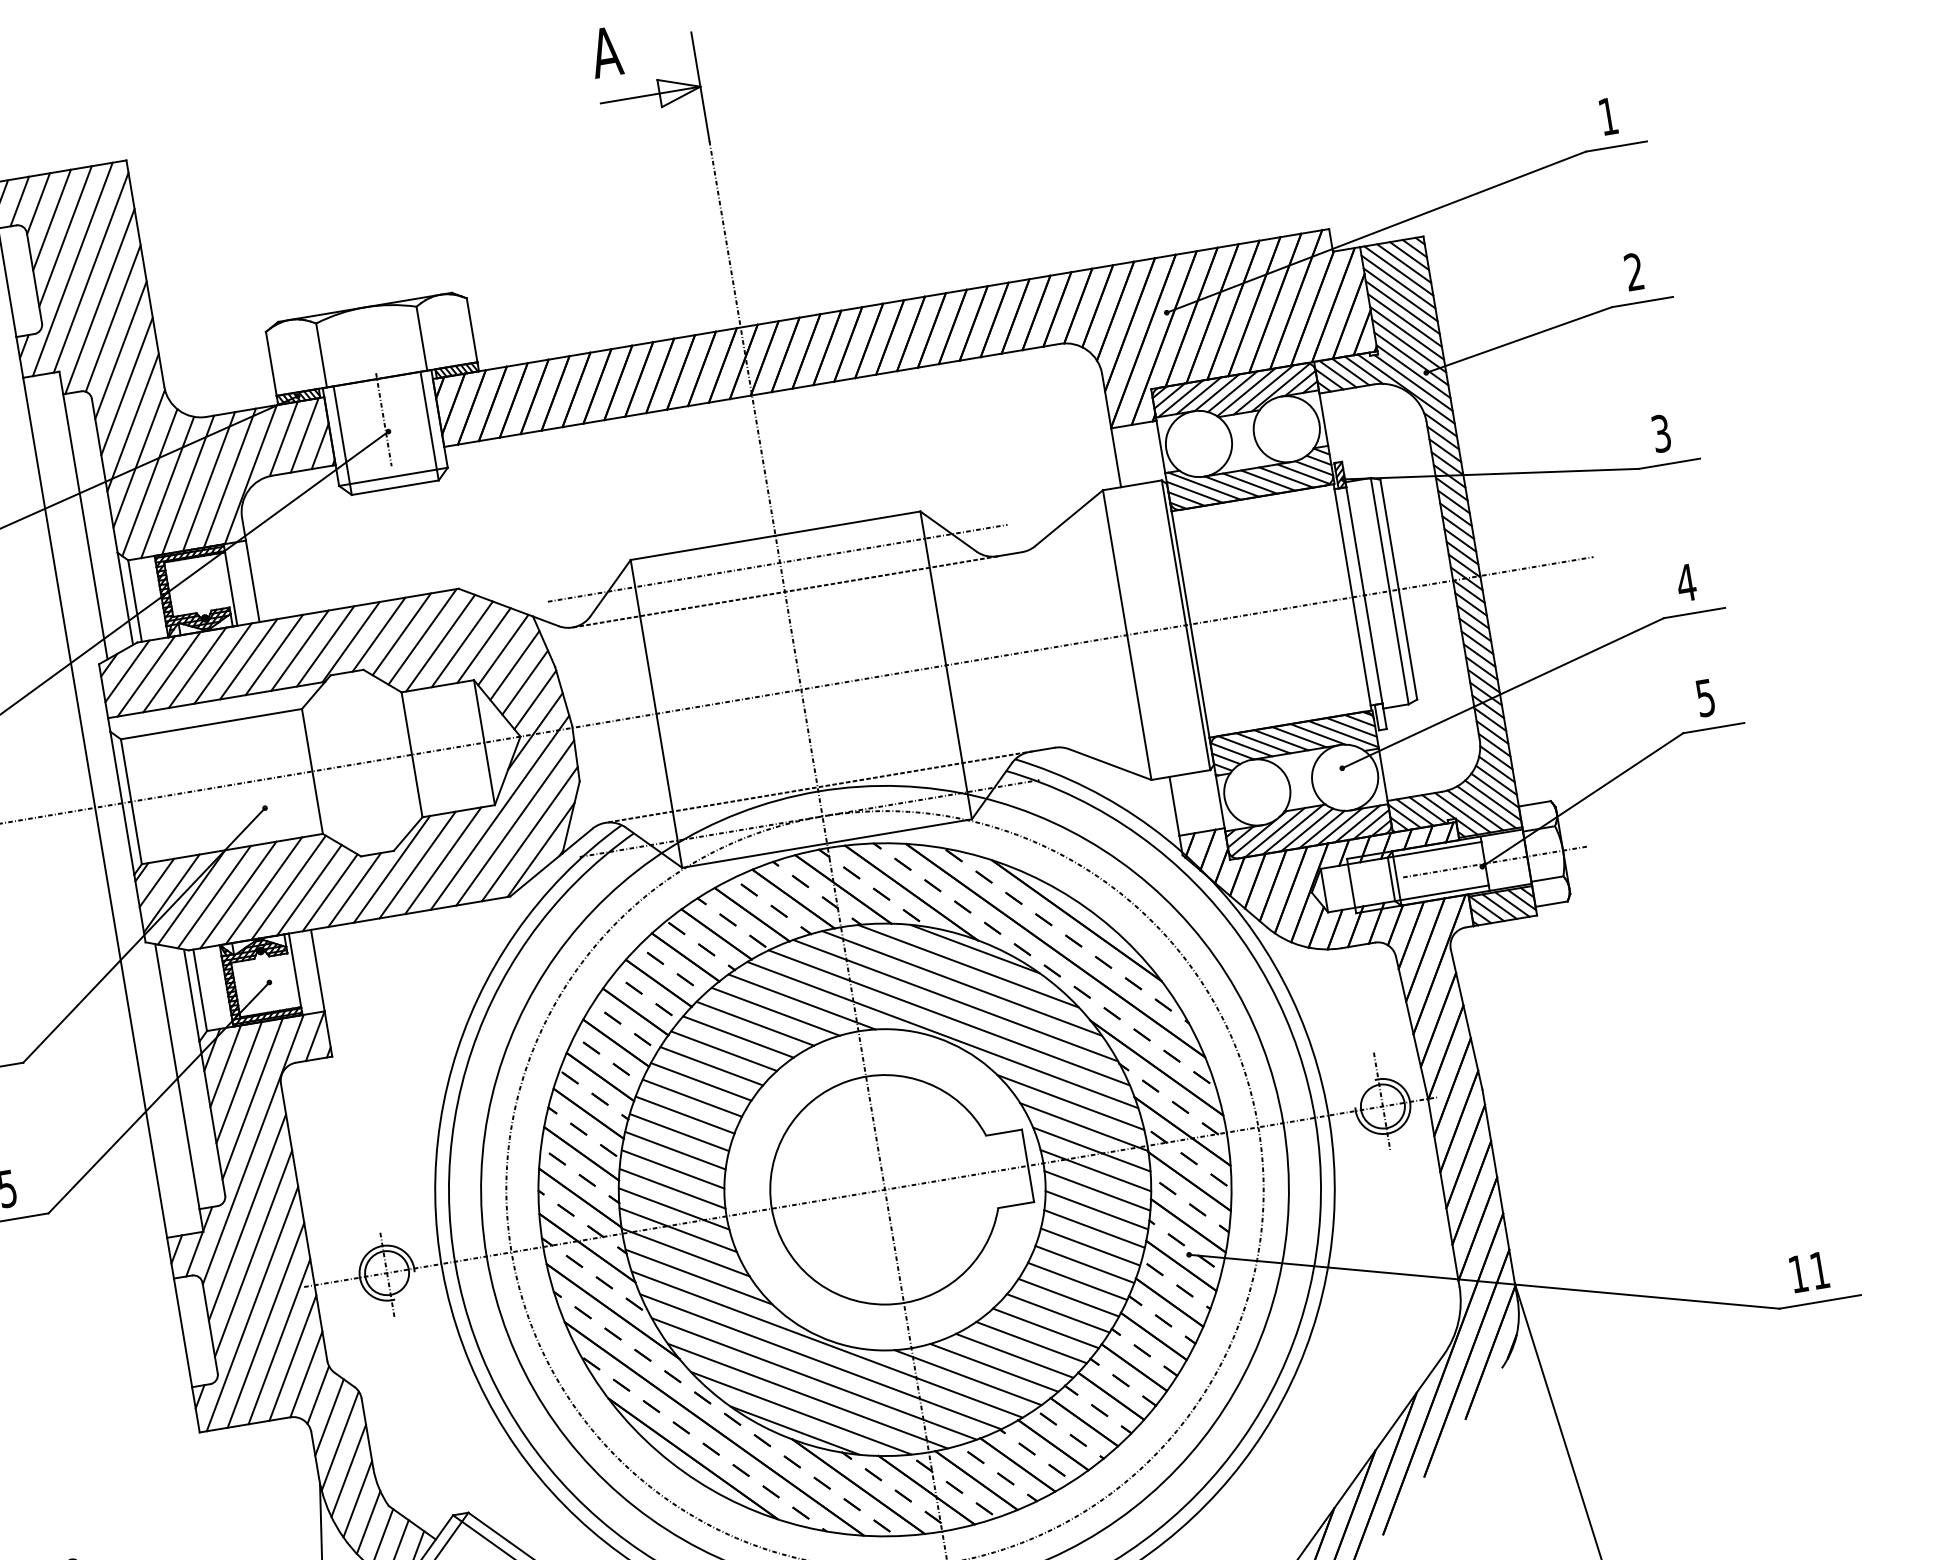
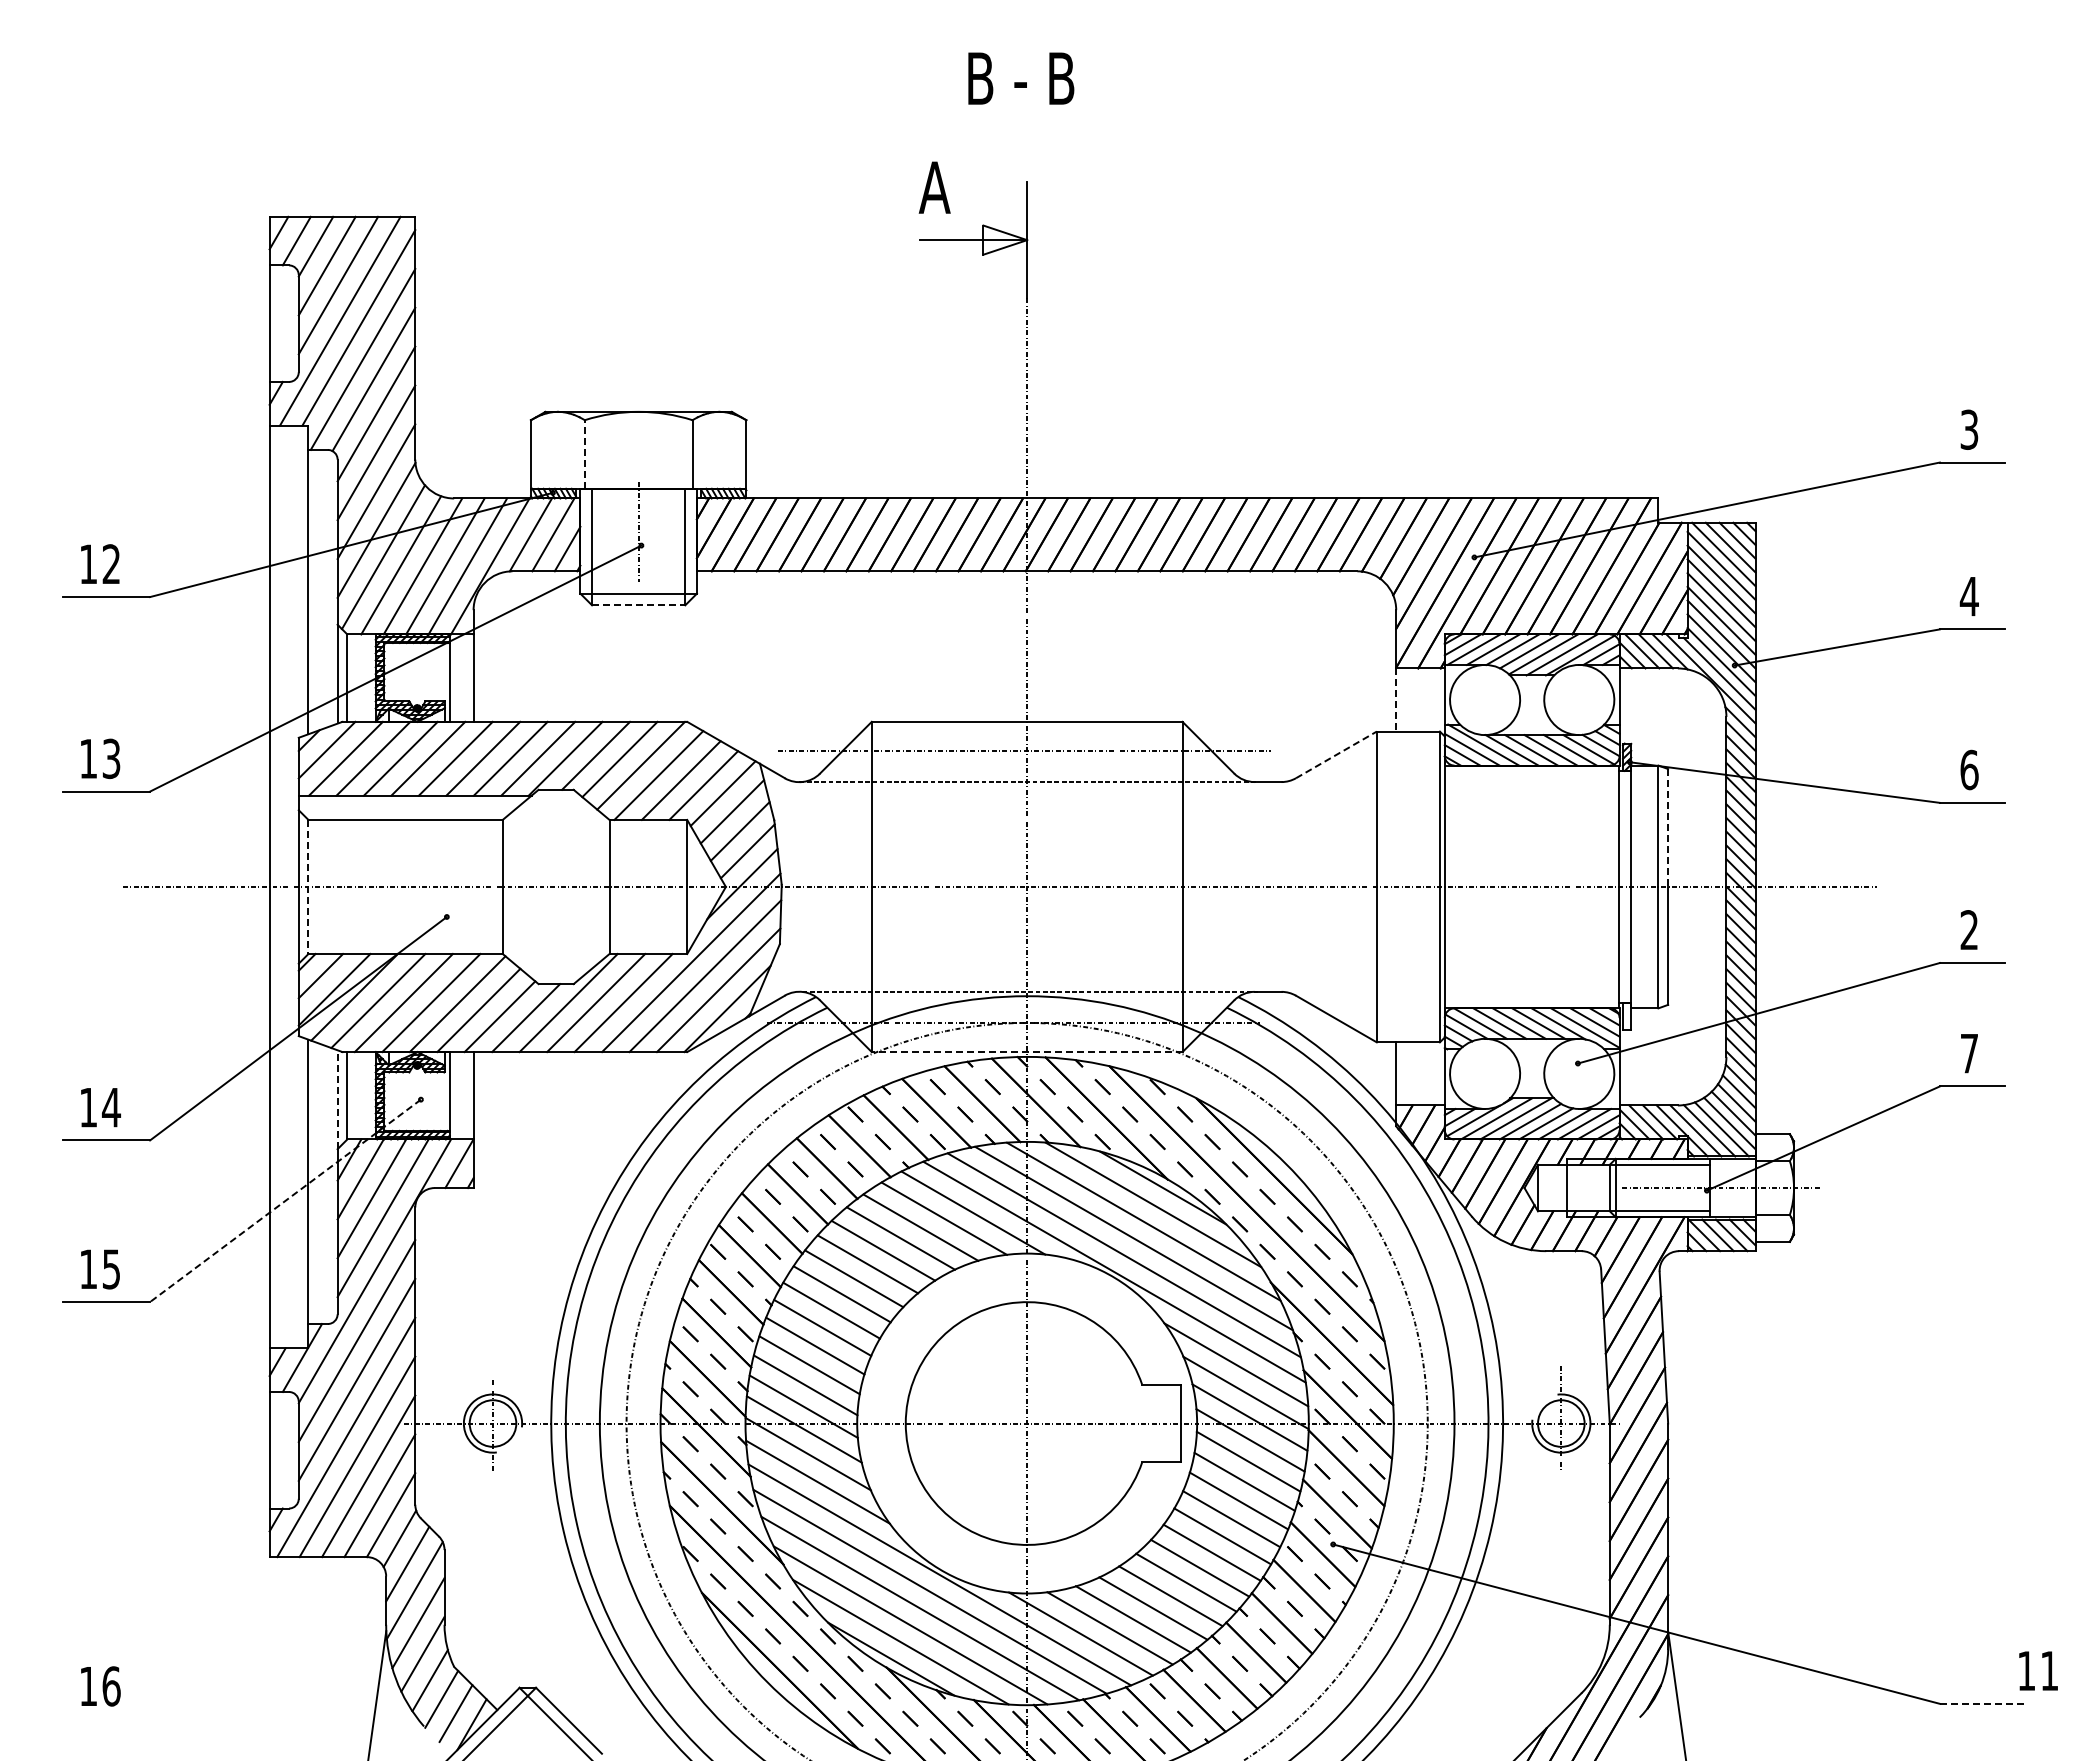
text: (1608, 116) -> (1969, 429), 1 -> 3
text: (1633, 272) -> (1968, 596), 2 -> 4
line: (321, 355) -> (584, 454), solid -> dashed
text: (1661, 433) -> (1969, 769), 3 -> 6
line: (1116, 458) -> (1396, 700), solid -> dashed
line: (395, 487) -> (638, 605), solid -> dashed
line: (1068, 517) -> (1336, 754), solid -> dashed
line: (1390, 535) -> (1668, 828), solid -> dashed
text: (1685, 582) -> (1968, 929), 4 -> 2
text: (1704, 698) -> (1968, 1053), 5 -> 7
line: (131, 802) -> (308, 887), solid -> dashed
line: (826, 844) -> (1026, 1052), solid -> dashed
line: (191, 996) -> (337, 1100), solid -> dashed
line: (159, 1098) -> (285, 1201), solid -> dashed
text: (1809, 1271) -> (2038, 1670), moved
line: (1820, 1301) -> (1983, 1703), solid -> dashed

